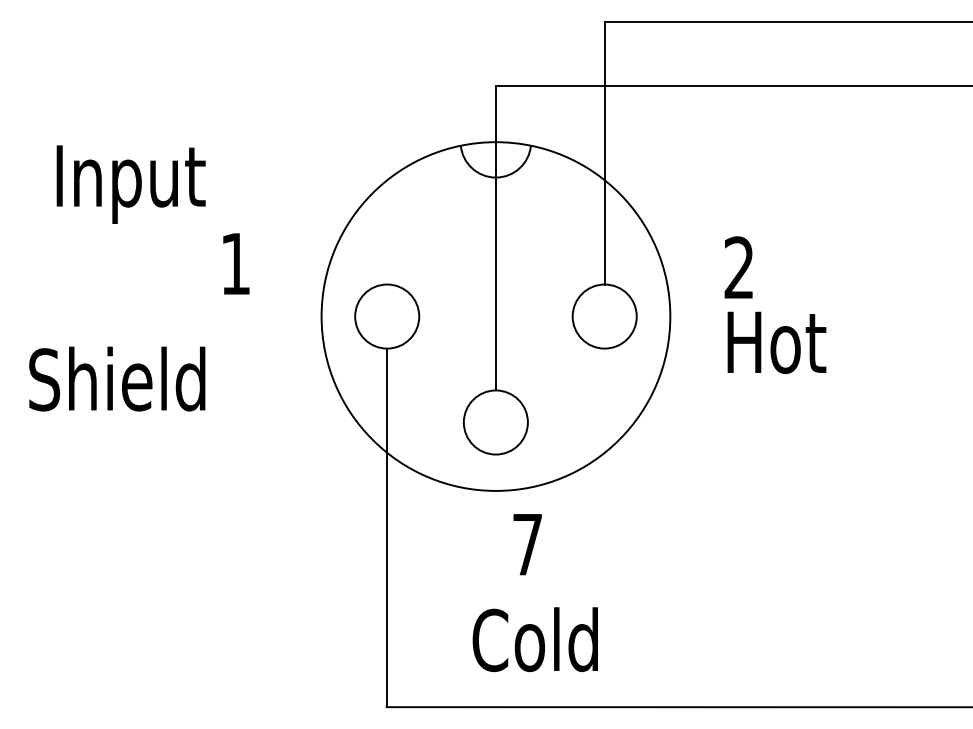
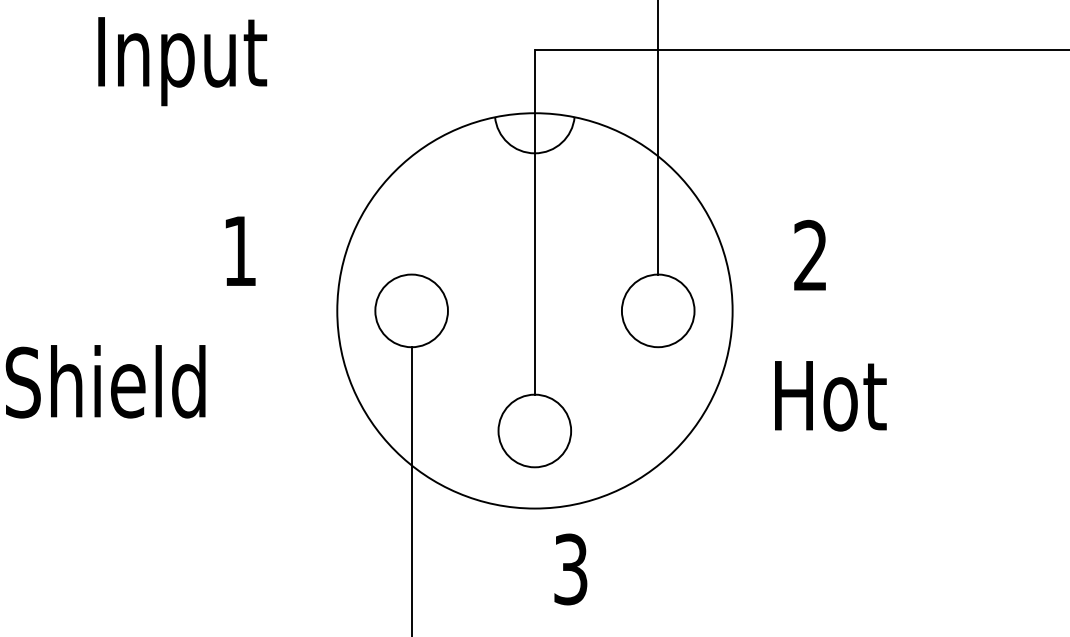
text: (130, 184) -> (181, 61), moved
text: (776, 342) -> (830, 395), moved
text: (527, 544) -> (570, 569), 7 -> 3

